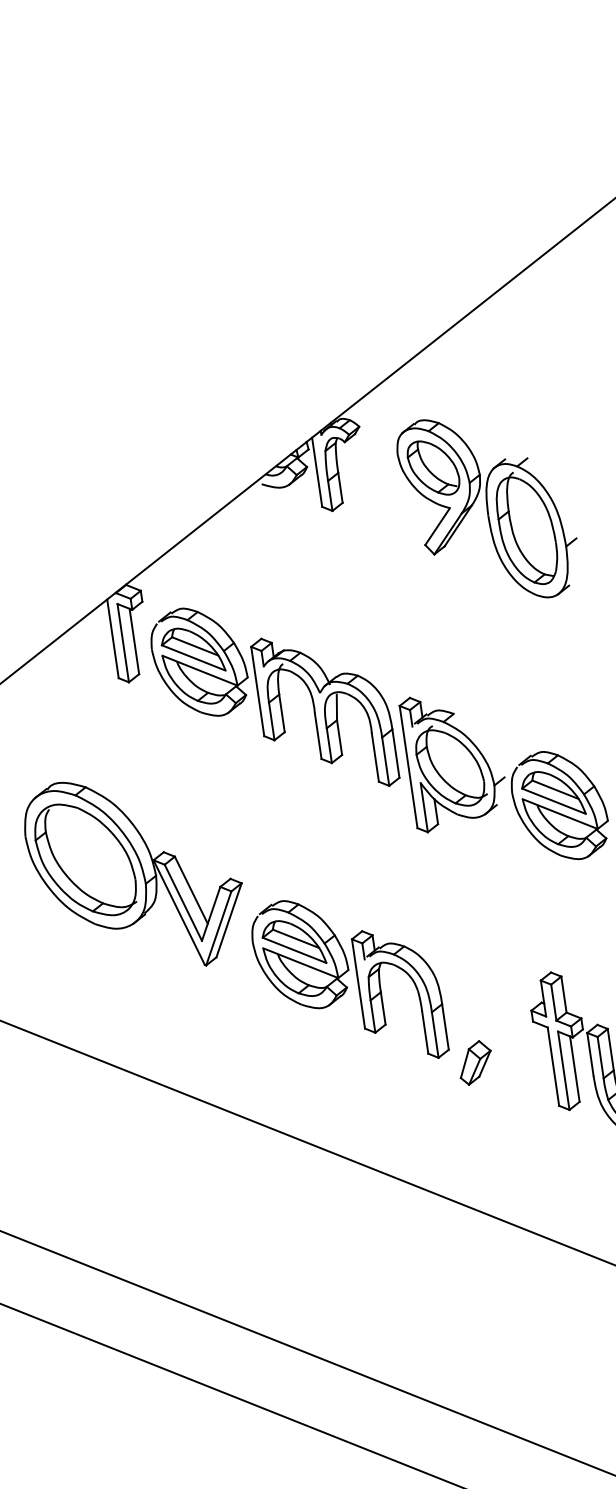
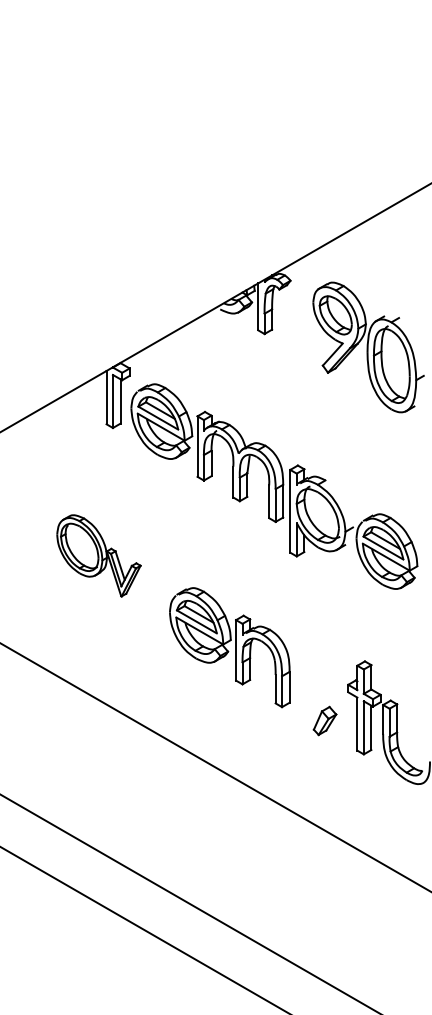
part: (135, 873) -> (98, 555), size x0.6
part: (474, 1062) -> (324, 720), moved

